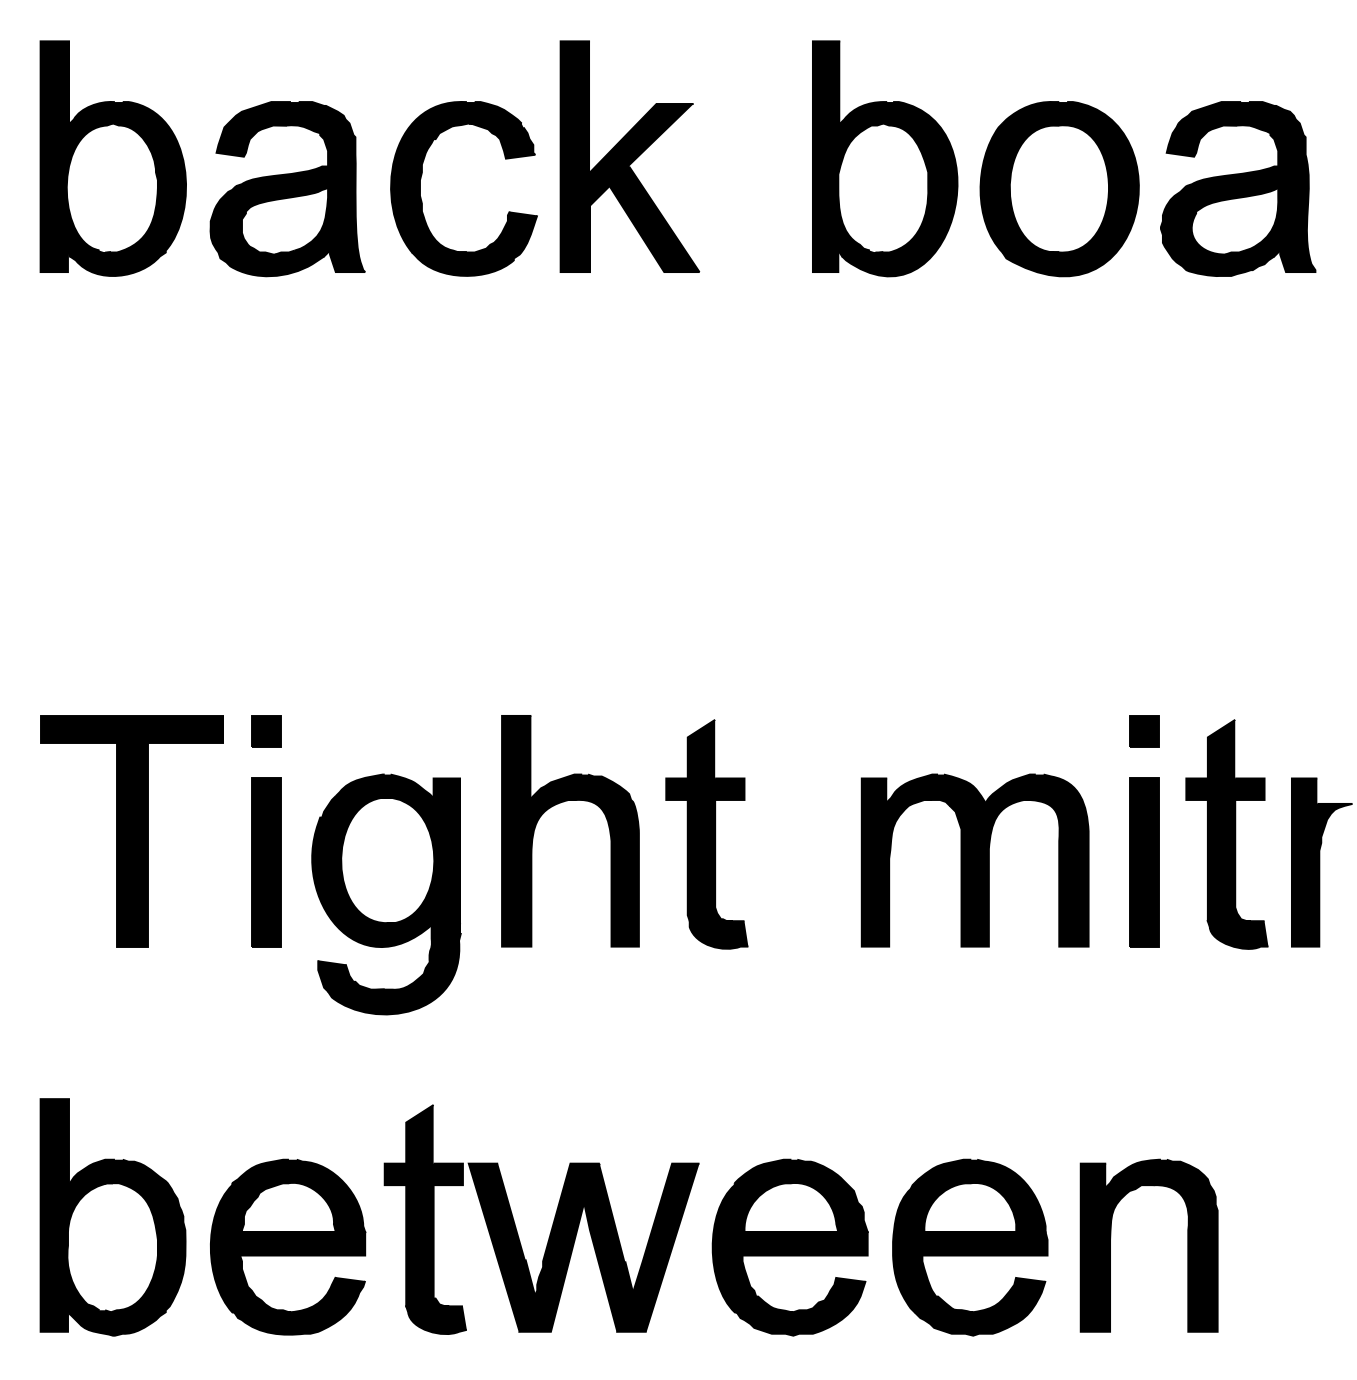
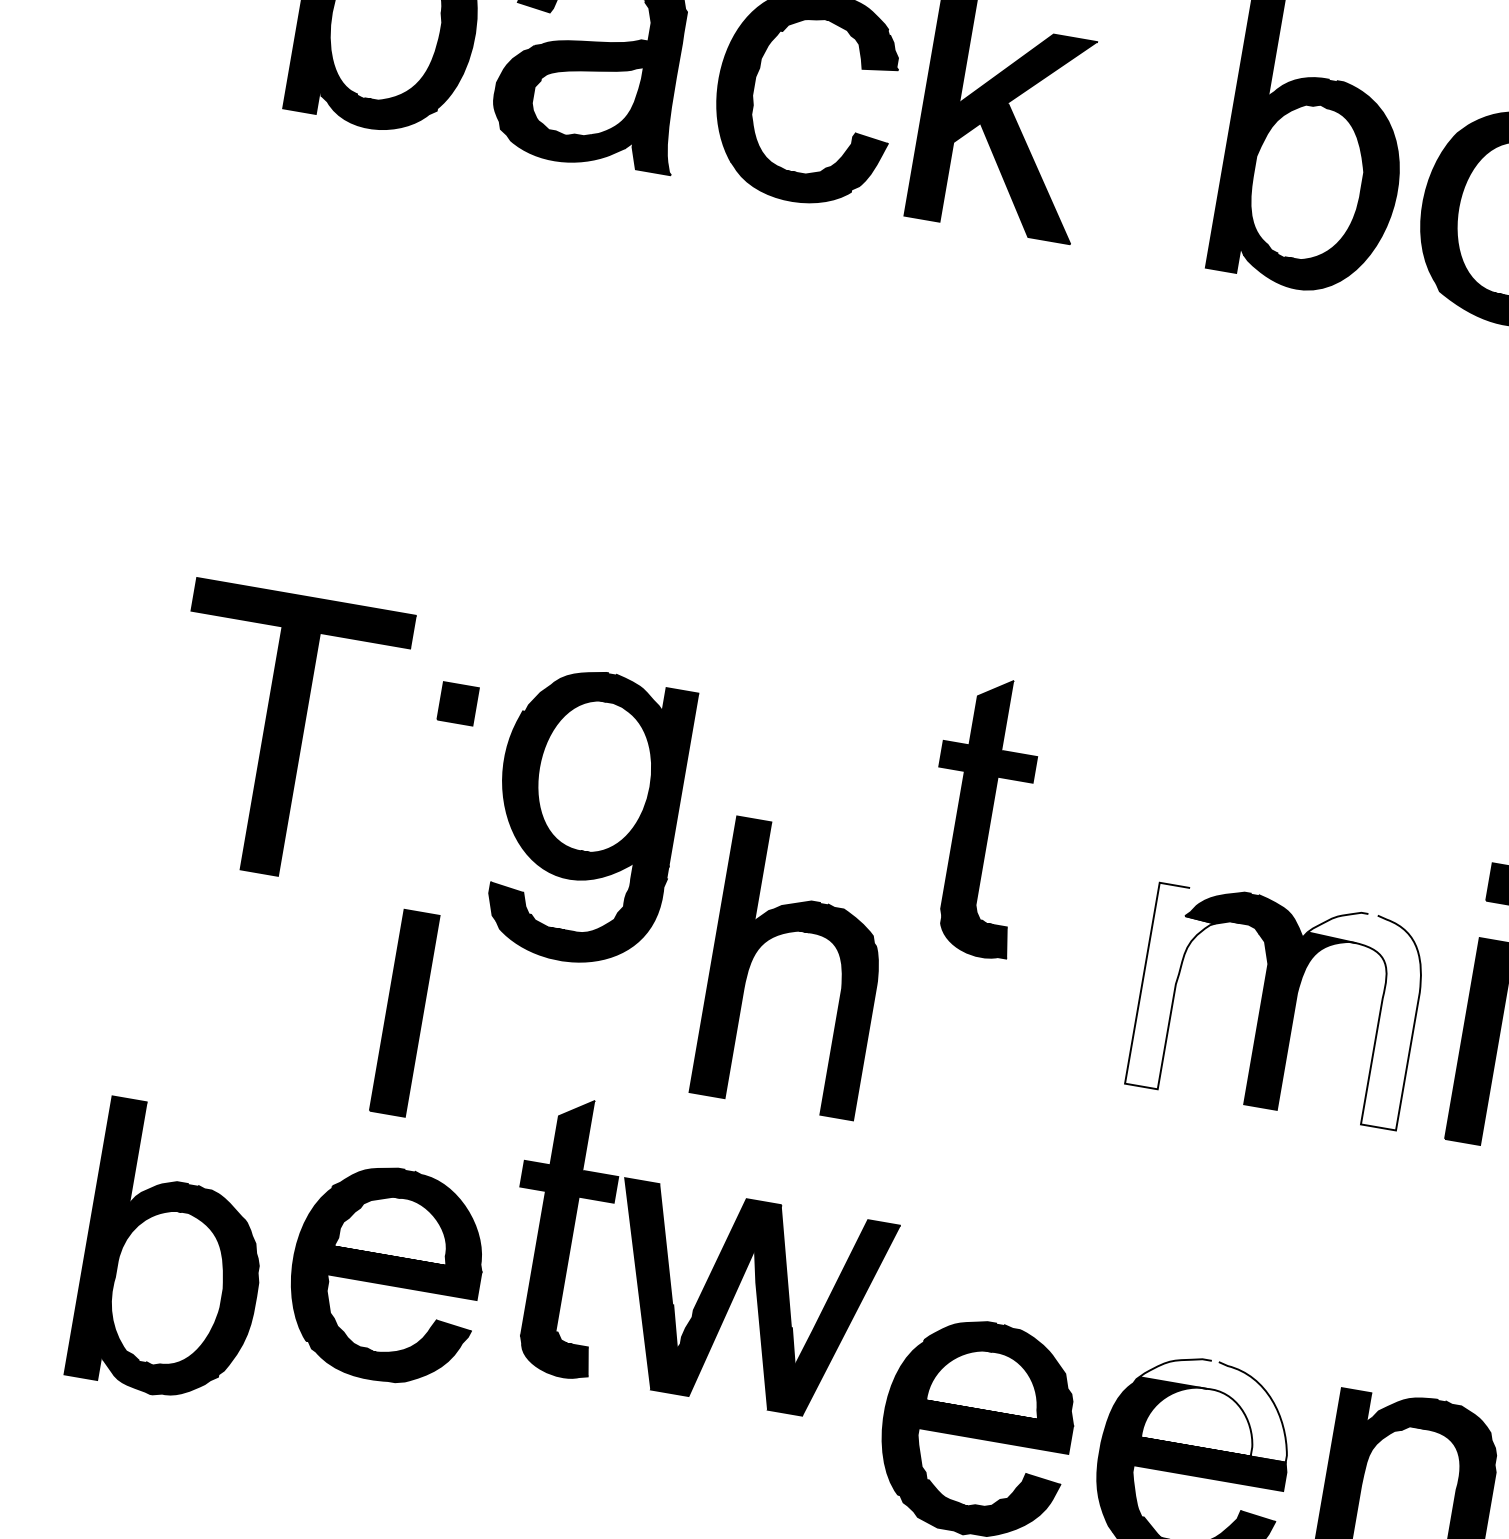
part: (558, 804) -> (786, 933), moved
part: (131, 831) -> (281, 734), moved
part: (706, 834) -> (980, 816), moved
fill: (1038, 860) -> (1353, 1017), removed
part: (266, 862) -> (404, 1013), moved
fill: (886, 862) -> (1171, 988), removed
part: (386, 894) -> (586, 816), moved
fill: (979, 1195) -> (1214, 1405), removed
part: (552, 1223) -> (712, 1266), moved
part: (288, 1246) -> (386, 1273), moved

